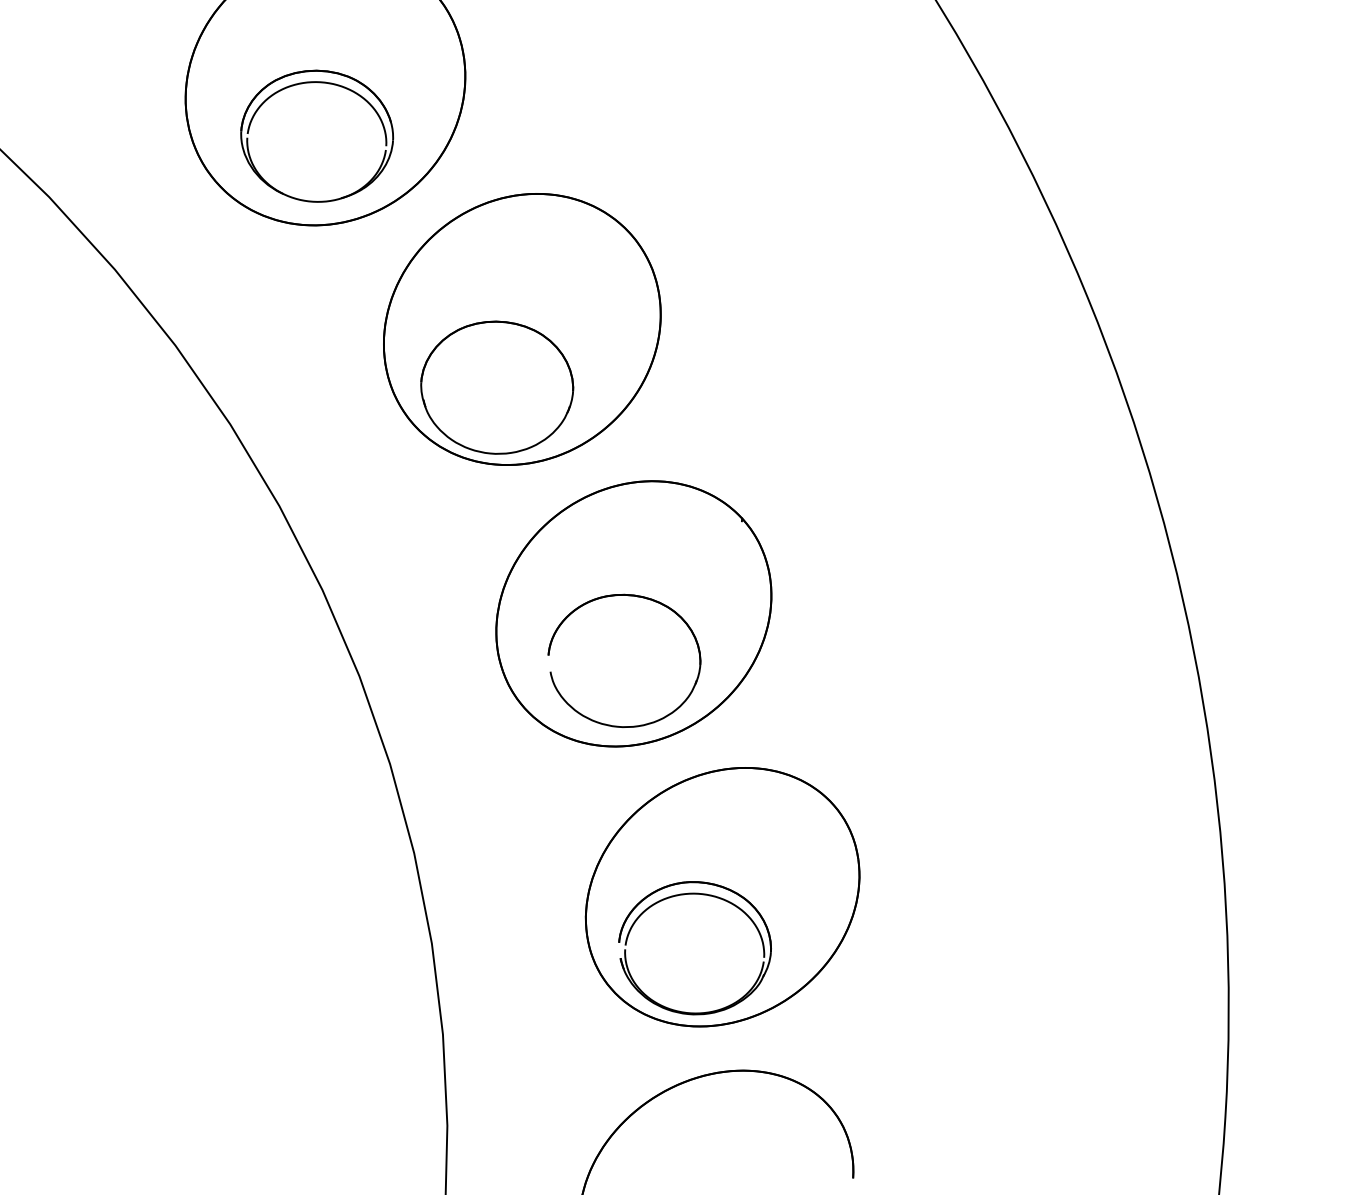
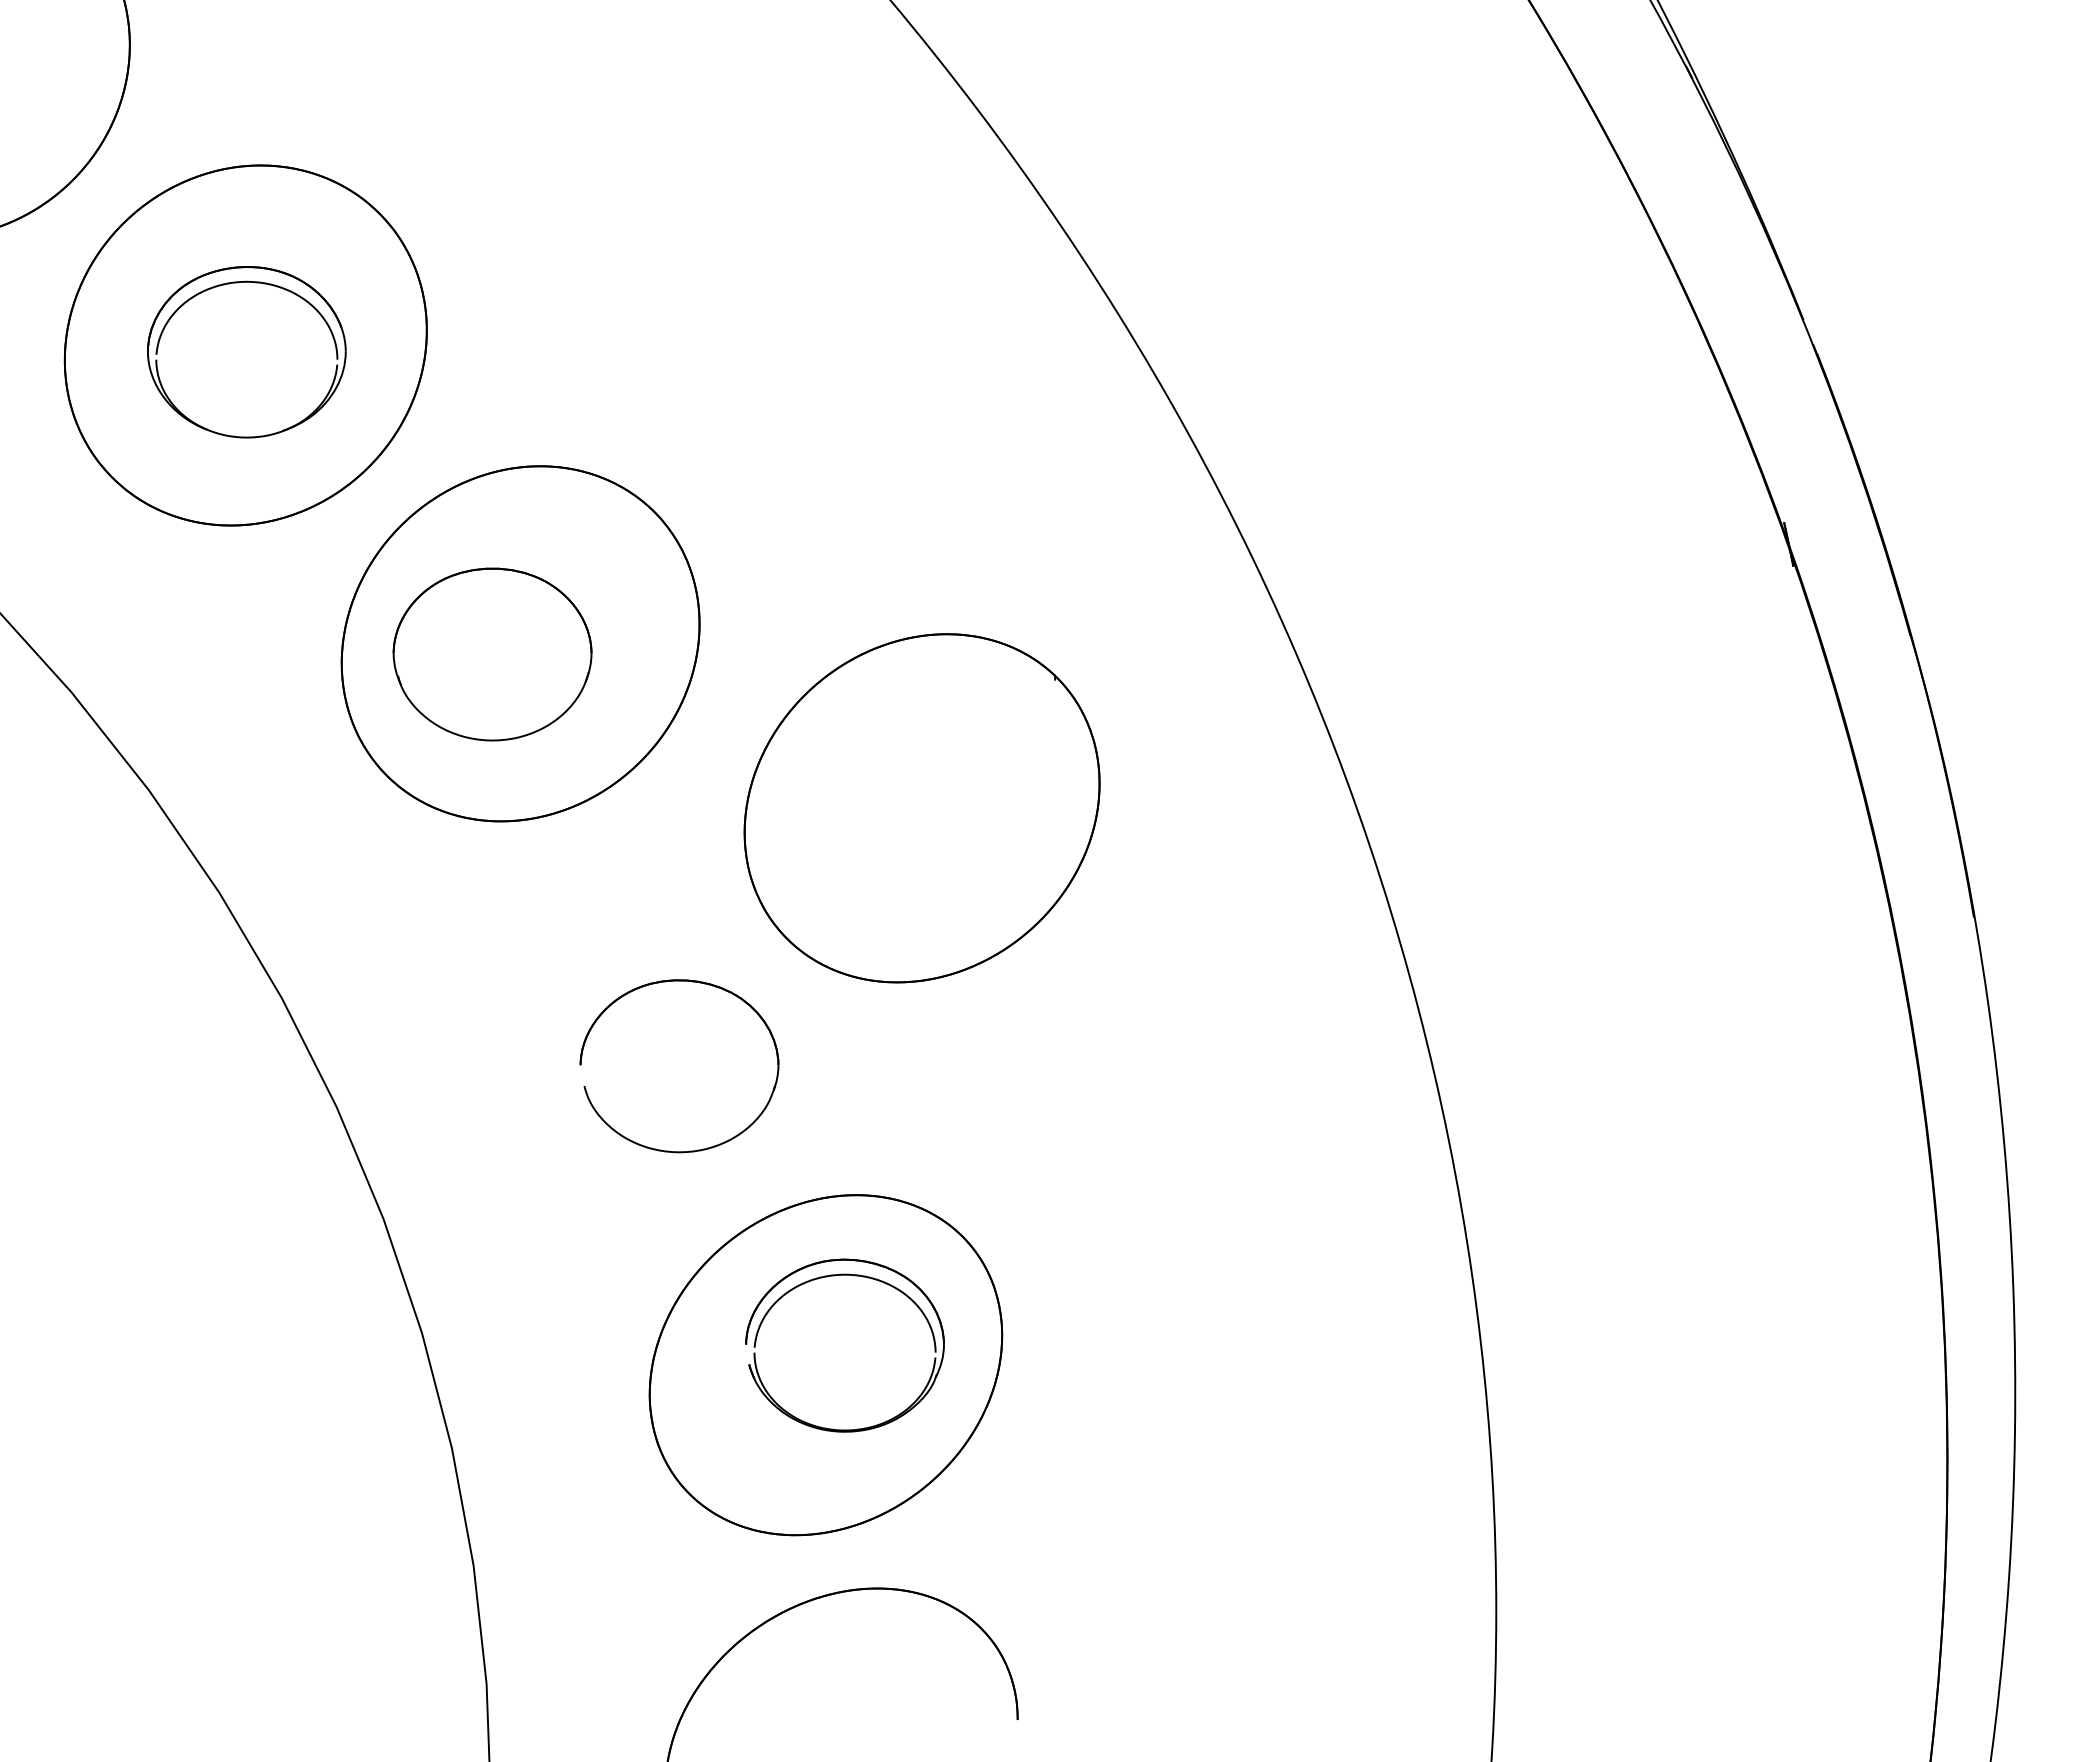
part: (316, 136) -> (246, 352), moved
part: (497, 387) -> (492, 654), moved
part: (633, 613) -> (921, 808), moved
part: (690, 894) -> (835, 1276), moved

